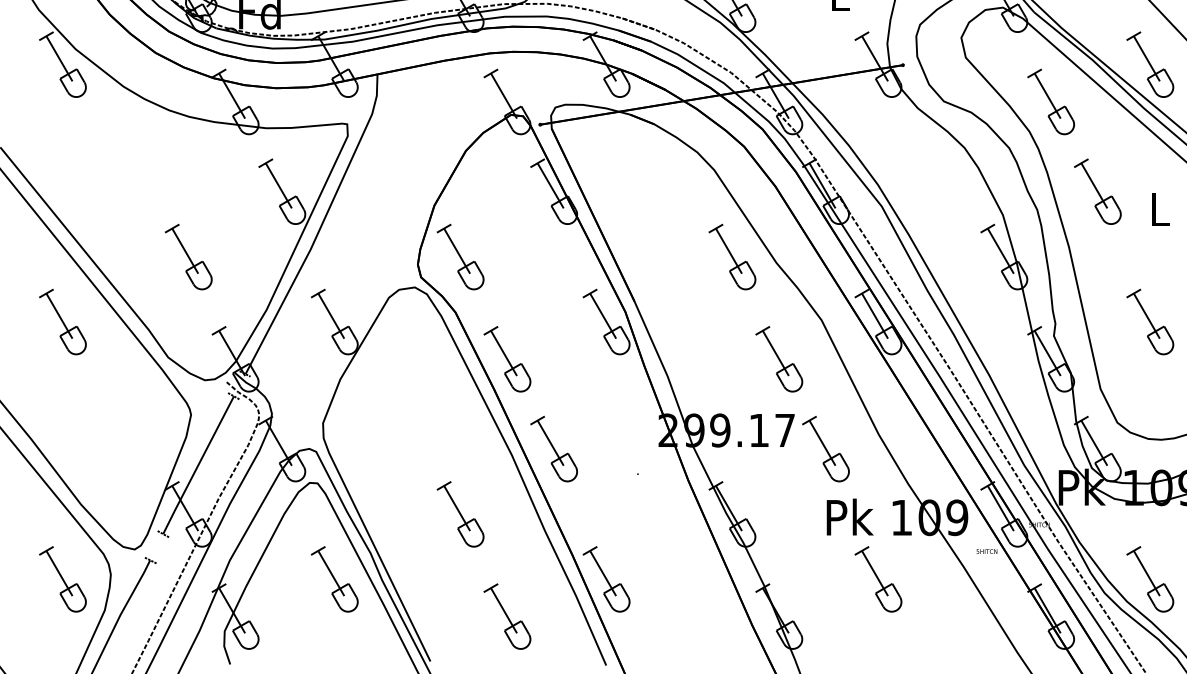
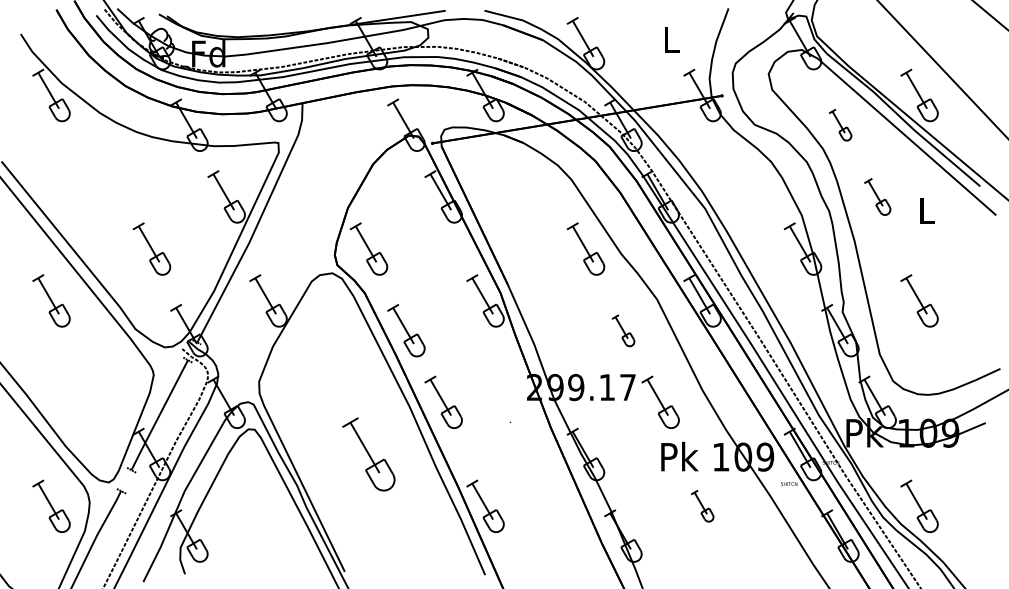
part: (1051, 101) -> (840, 124), size x0.6
part: (1097, 191) -> (877, 196), size x0.7
part: (779, 359) -> (623, 330), size x0.6
part: (460, 514) -> (368, 454), size x1.4
part: (334, 578) -> (268, 505), removed
part: (878, 578) -> (702, 505), size x0.6
part: (507, 615) -> (406, 535), removed

